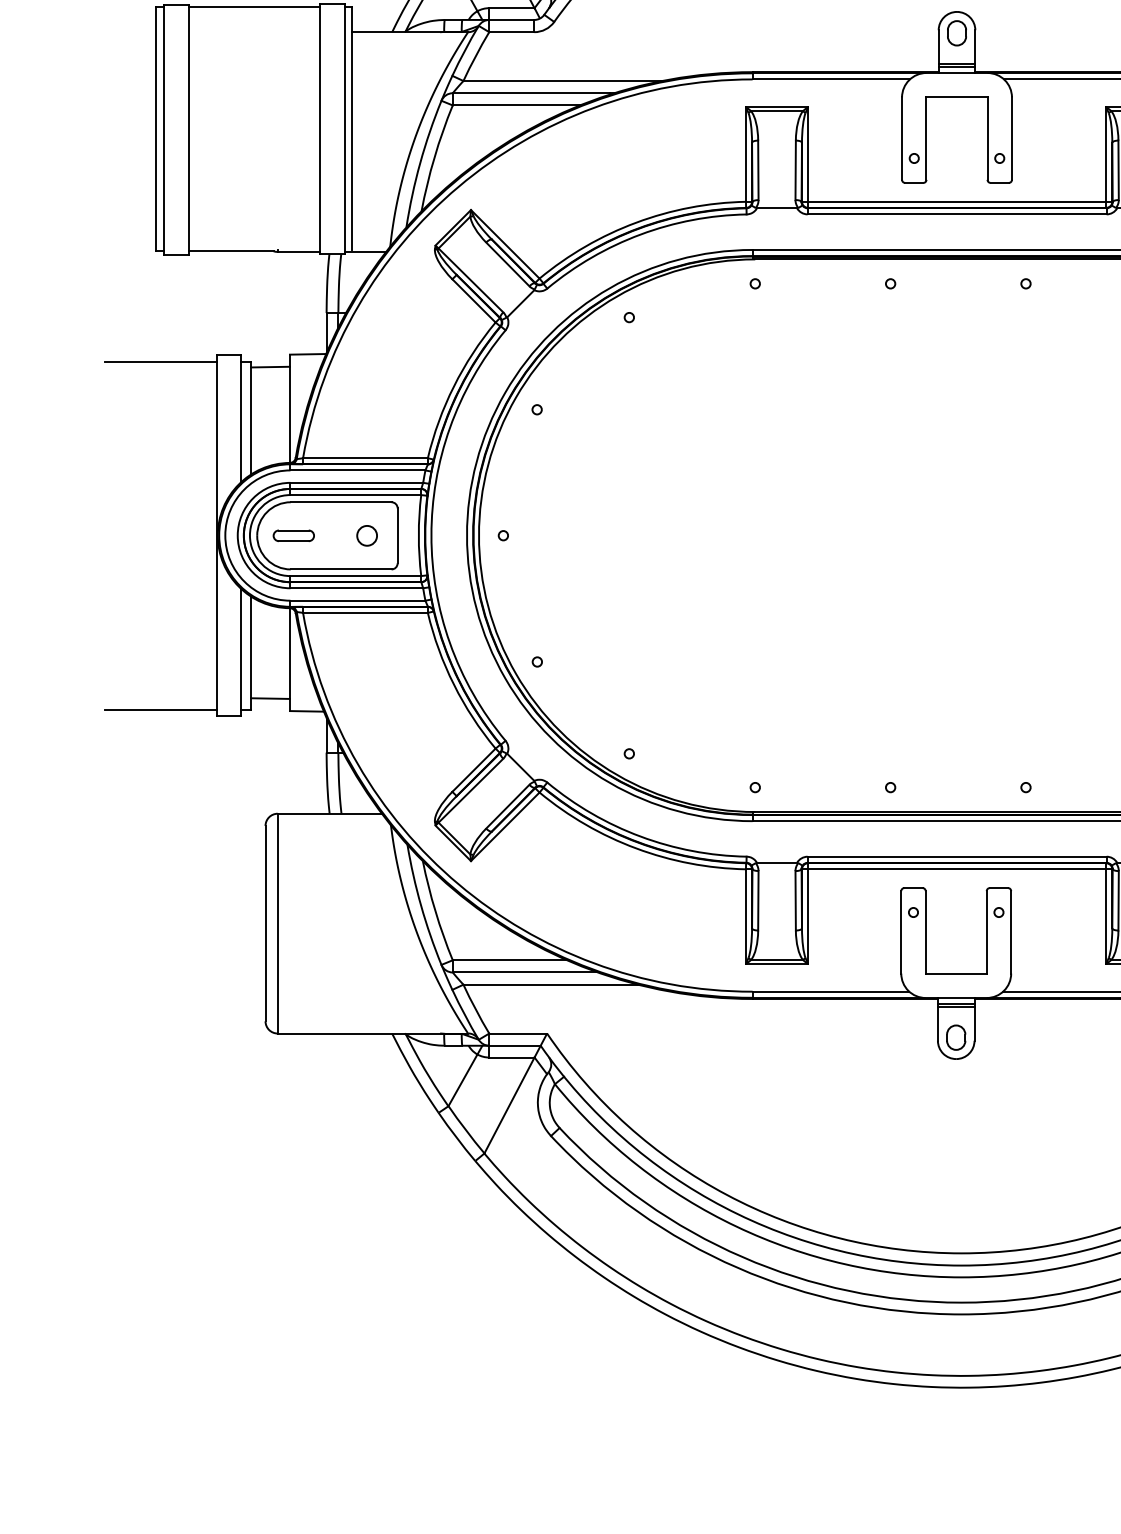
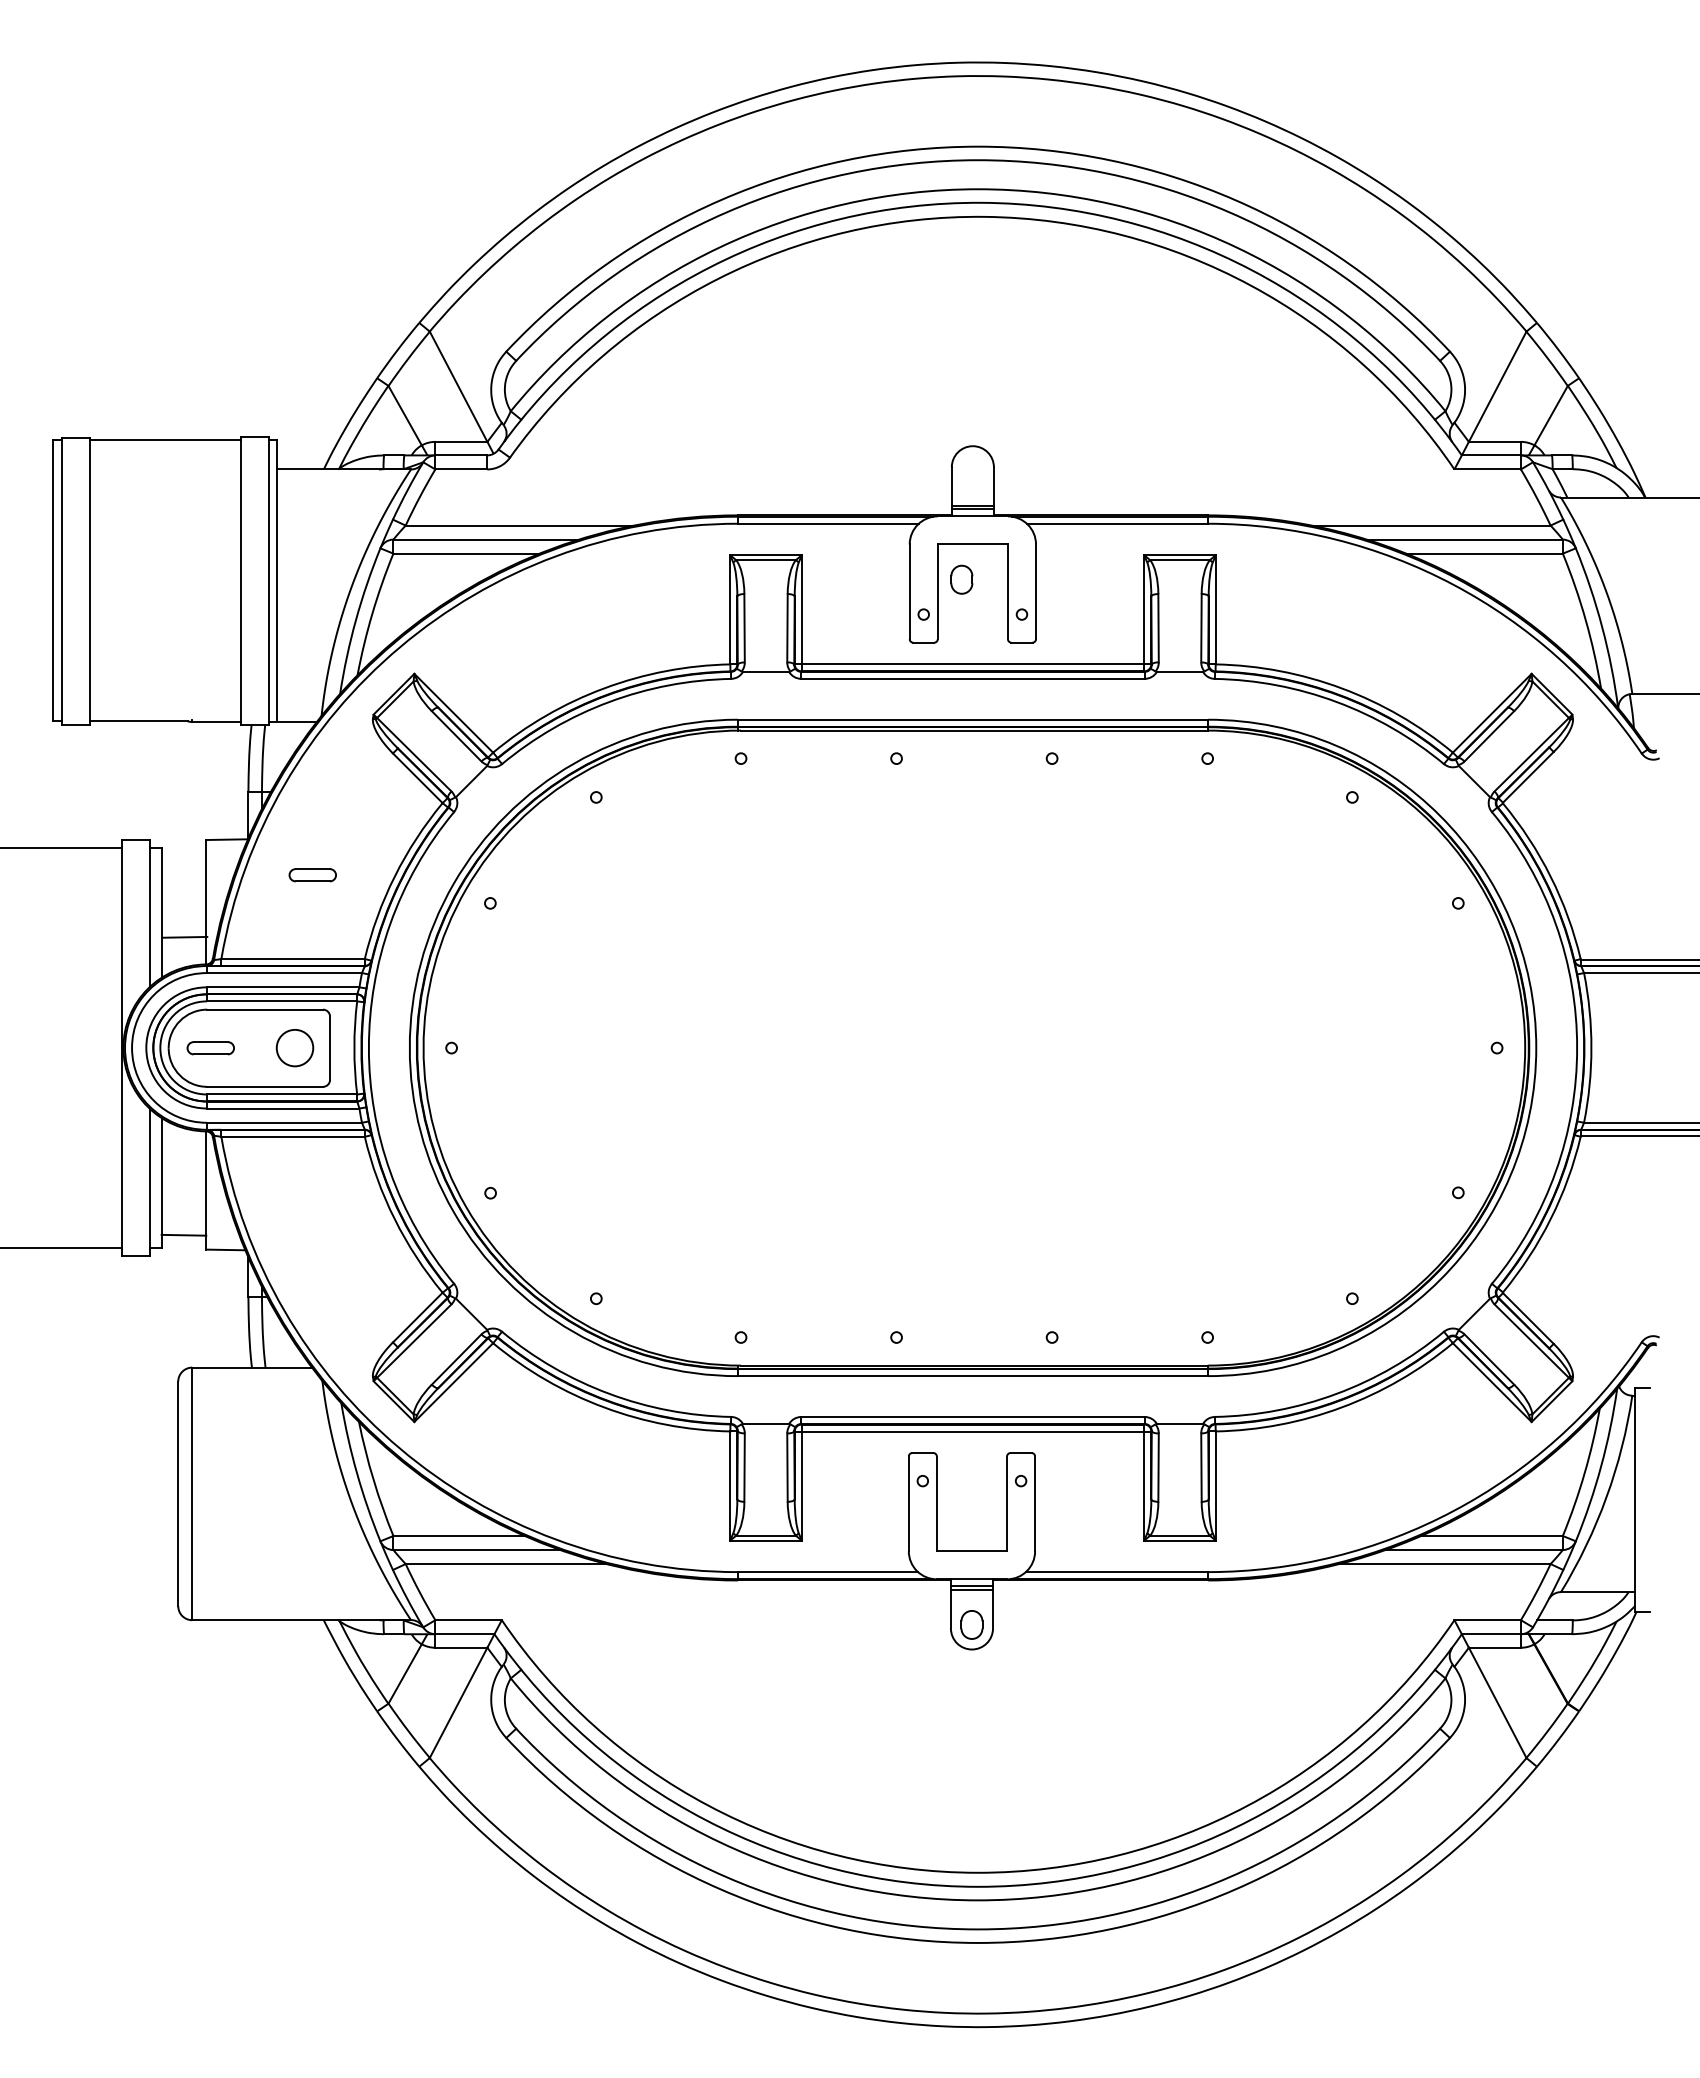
part: (956, 33) -> (961, 579), moved
line: (270, 366) -> (184, 936), moved
part: (382, 385) -> (312, 875), added
circle: (366, 536) -> (294, 1048), size x1.6

